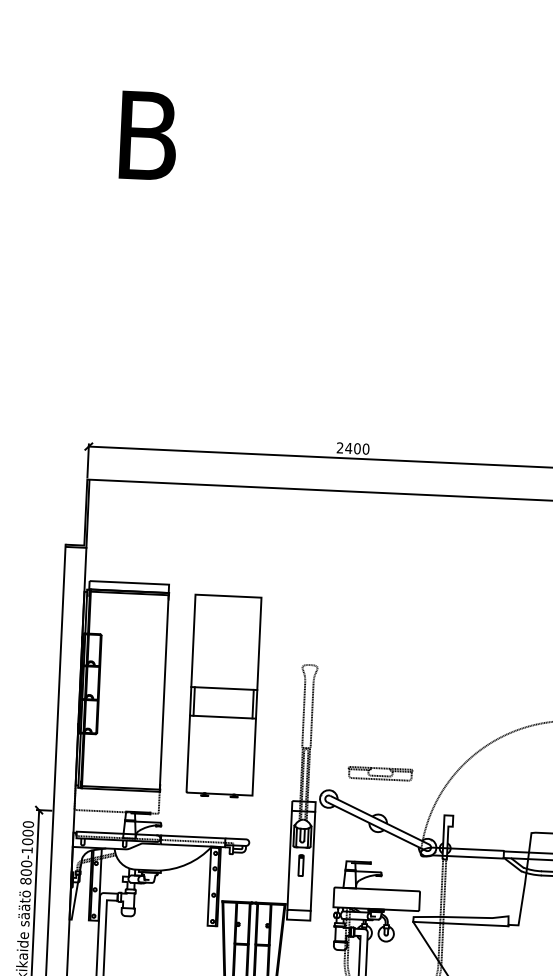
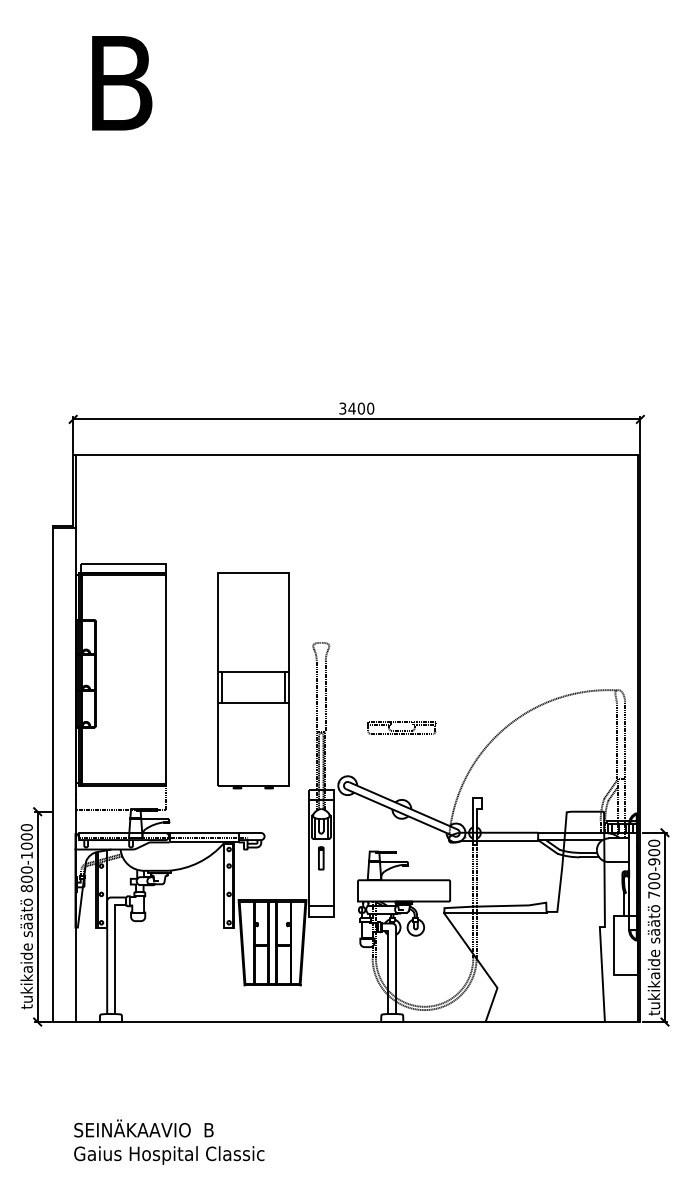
text: (339, 447) -> (342, 408), 2400 -> 3400
part: (224, 696) -> (253, 680), moved
part: (380, 773) -> (401, 727), moved

